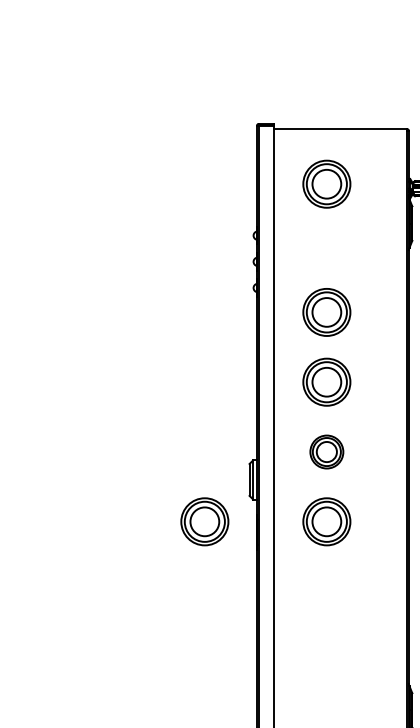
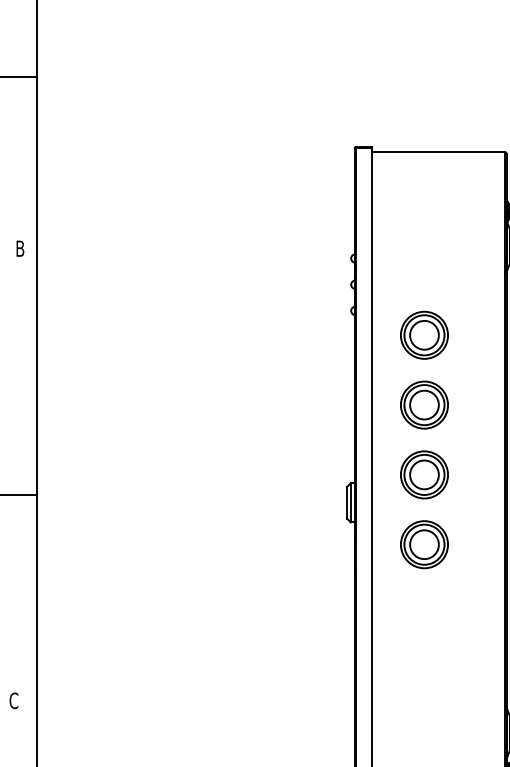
part: (326, 183) -> (424, 206), removed
part: (326, 451) -> (424, 474), size x1.43
part: (204, 521) -> (302, 544), removed

